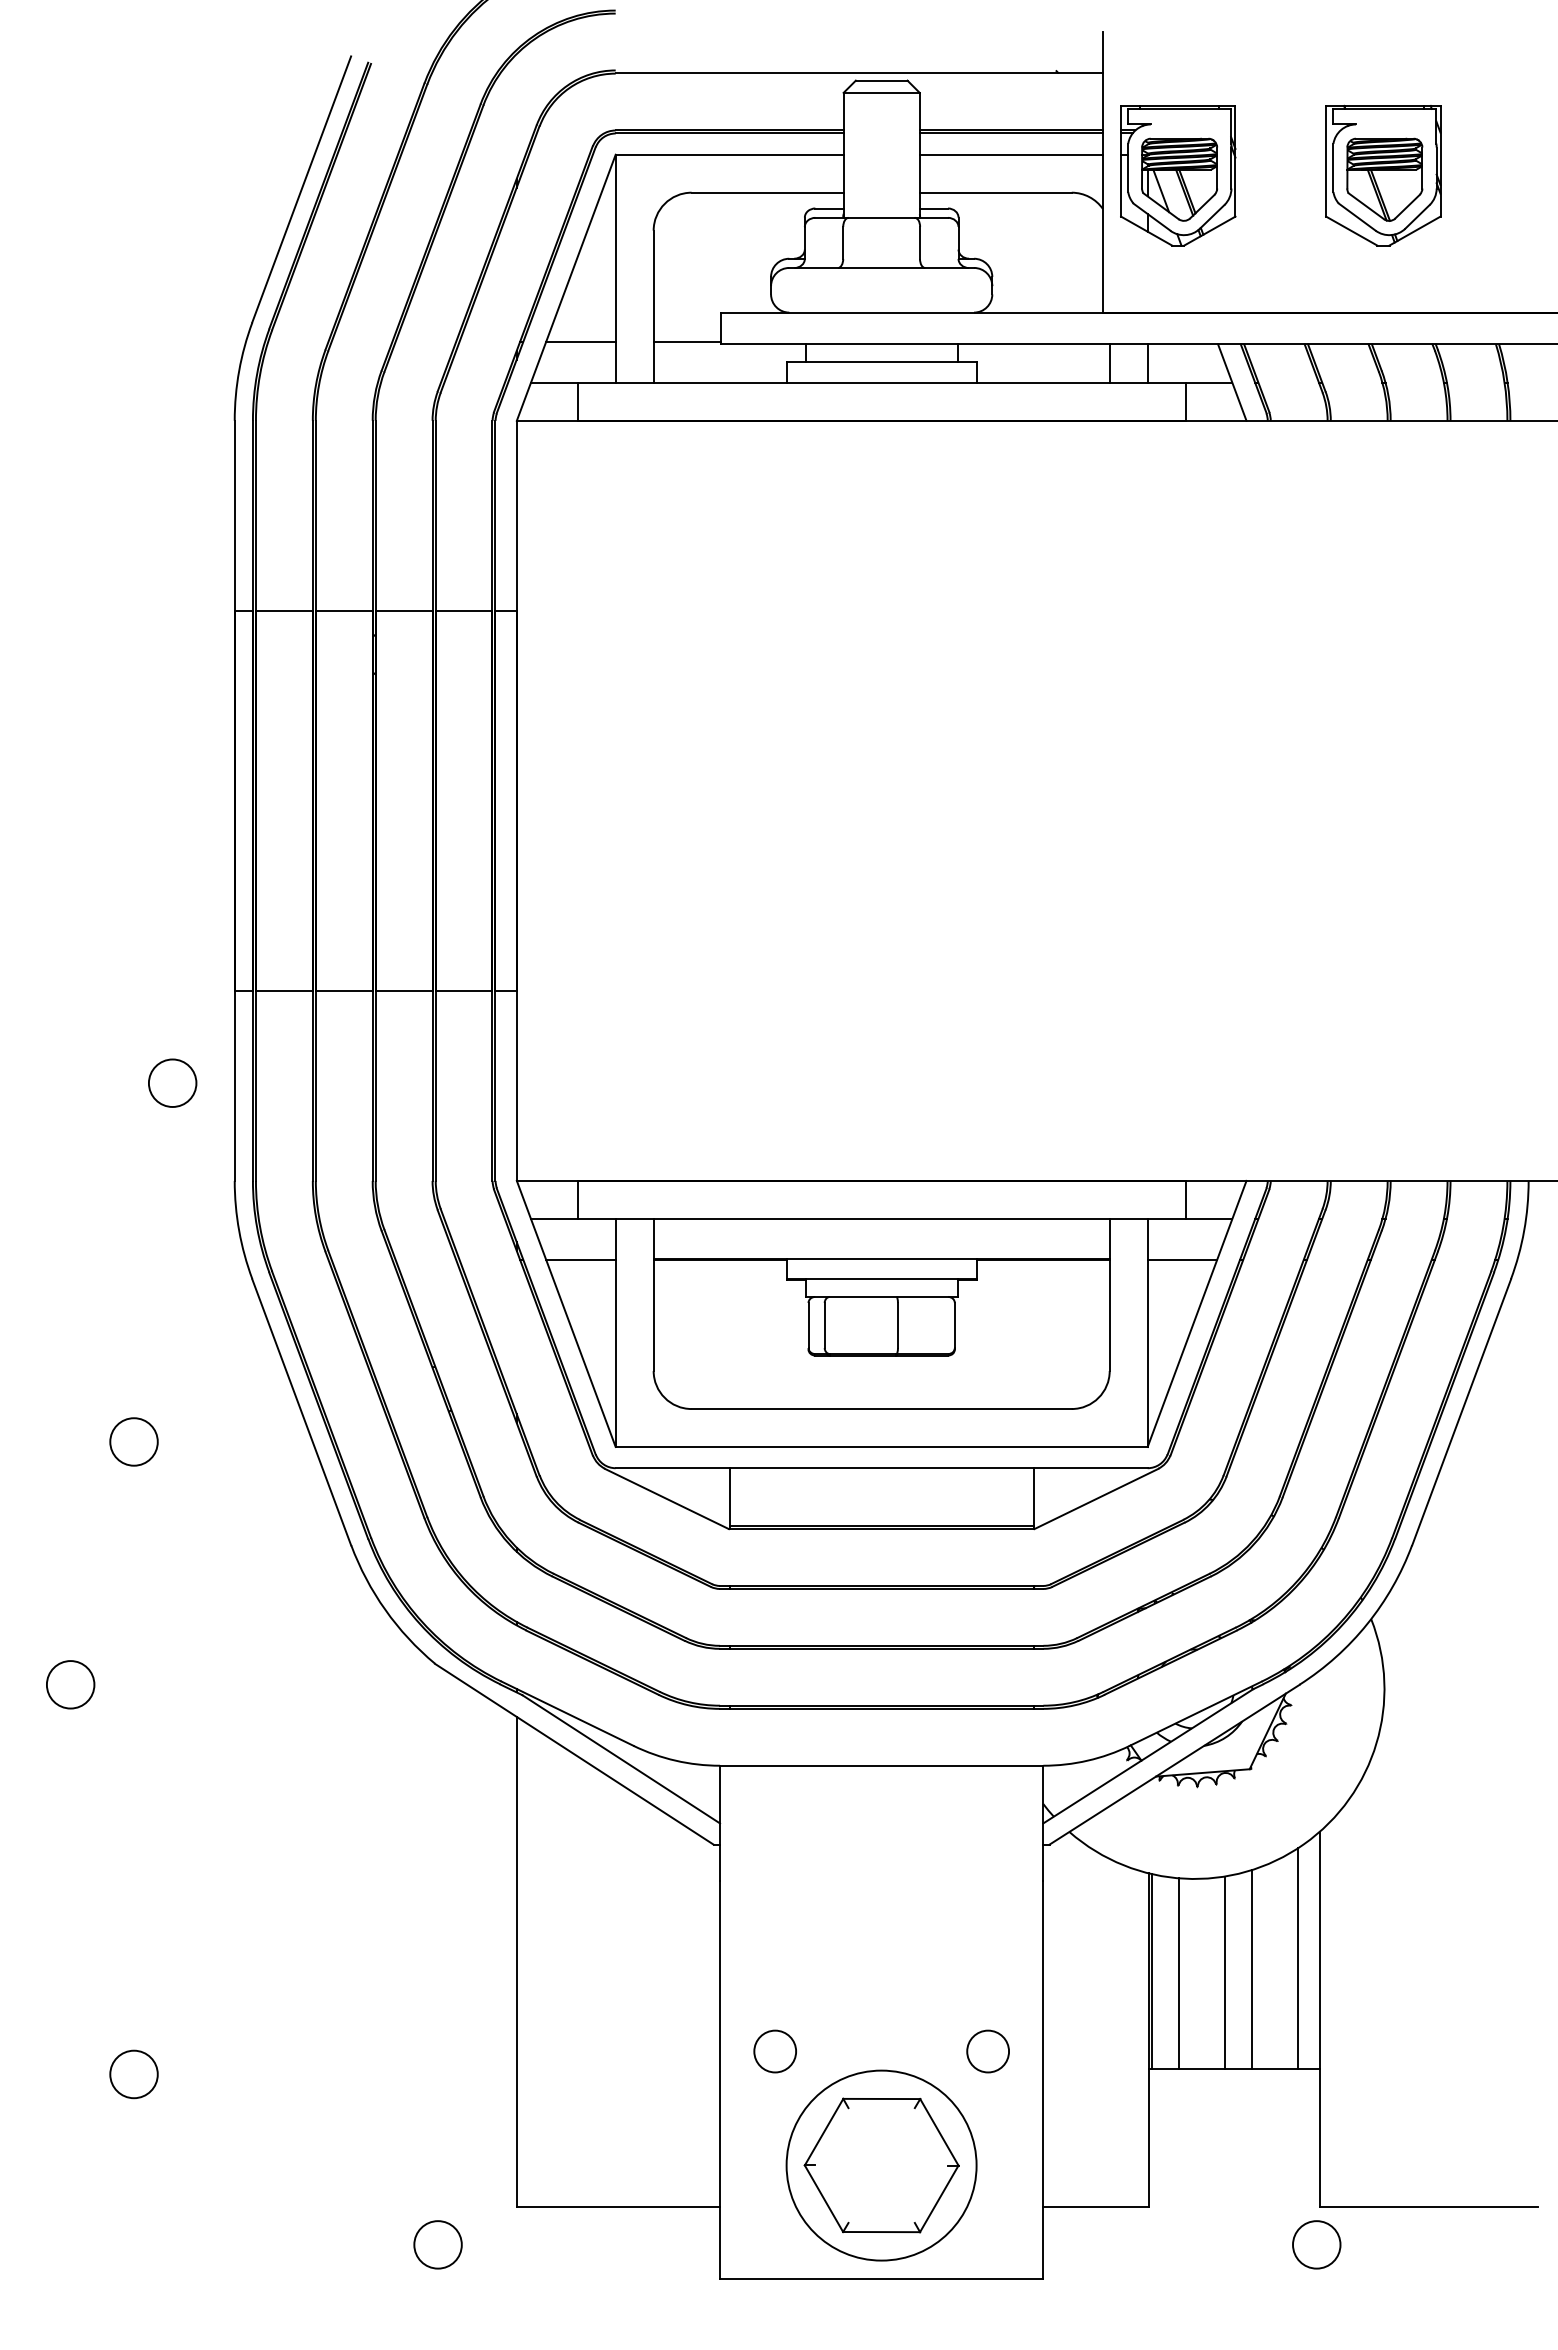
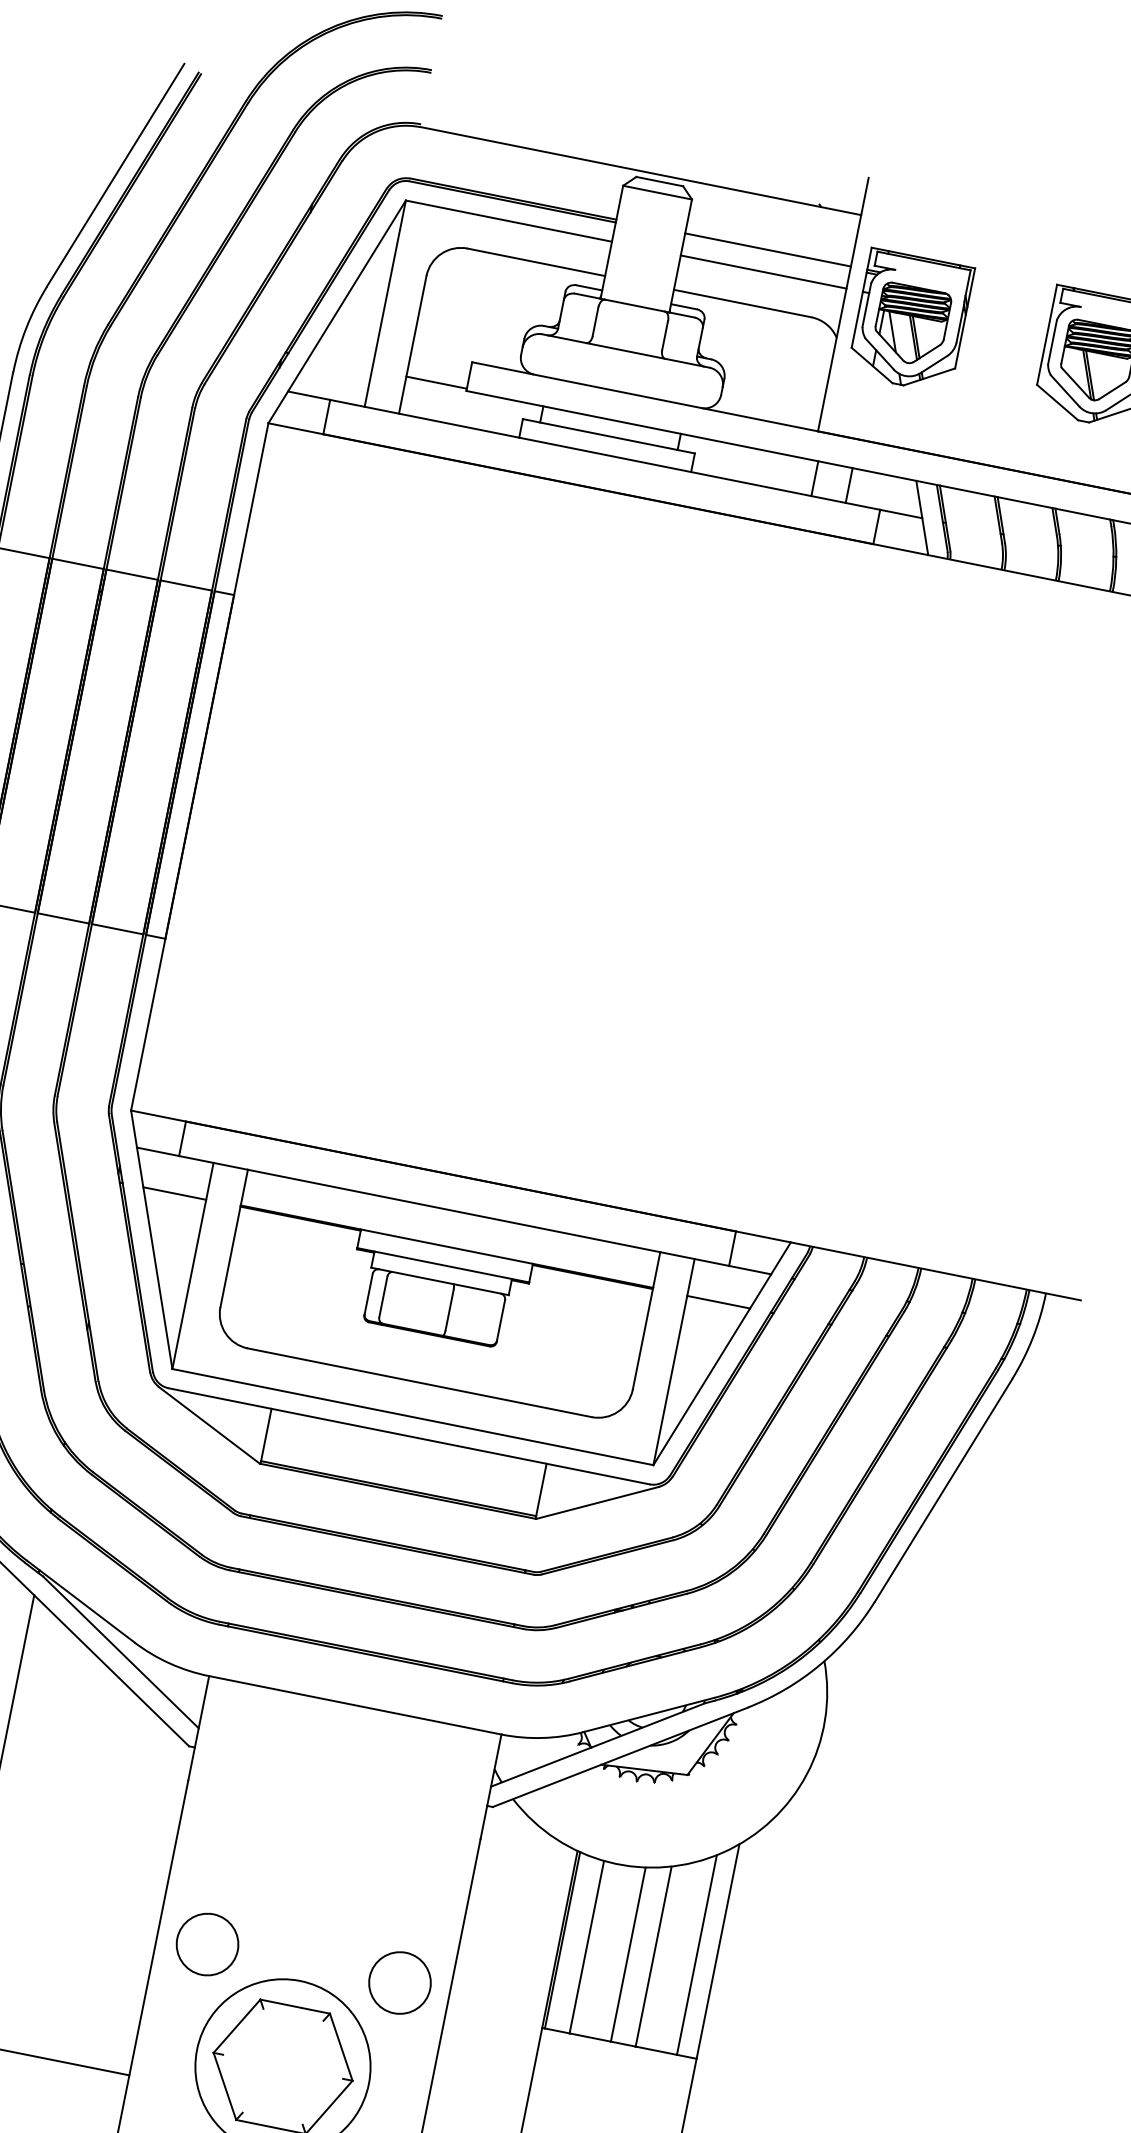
line: (1011, 133) -> (767, 252), removed
line: (580, 341) -> (340, 363), removed
circle: (774, 2051) -> (206, 1944), size x1.6
circle: (987, 2051) -> (399, 1982), size x1.6

